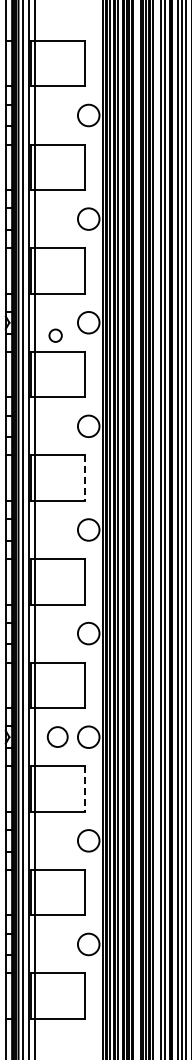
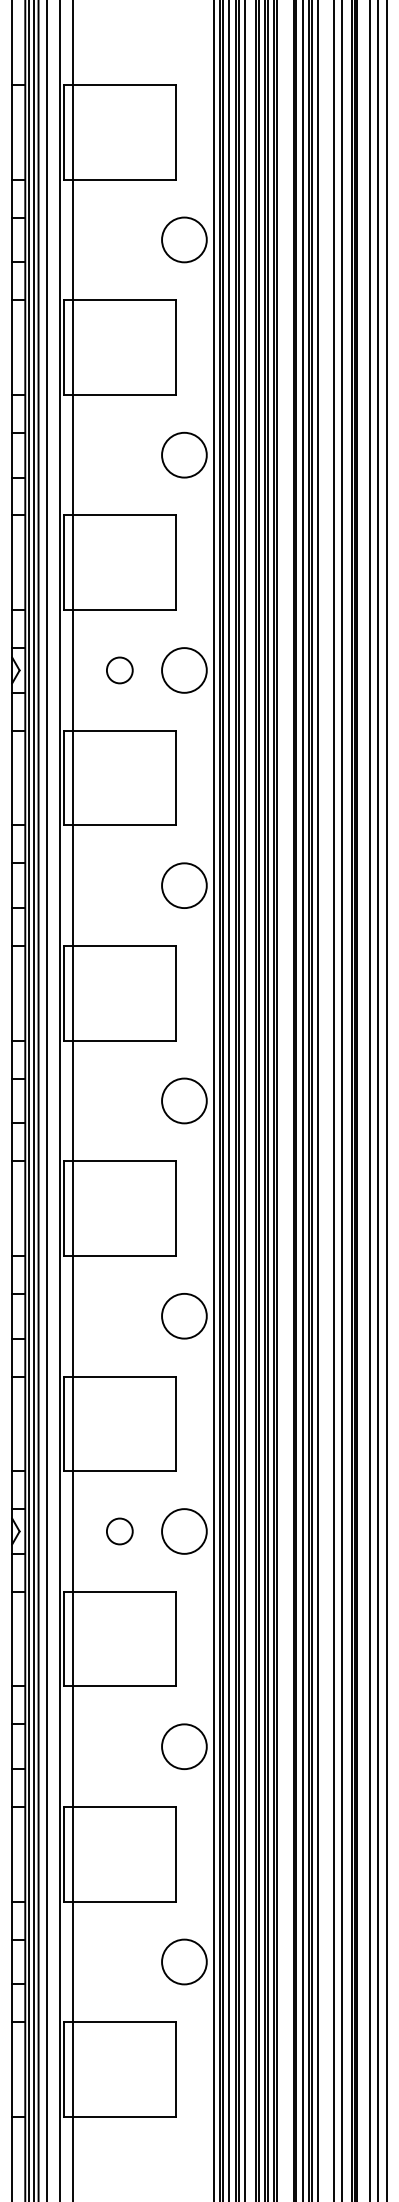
circle: (55, 335) -> (119, 669), moved
line: (84, 478) -> (175, 994), dashed -> solid
circle: (57, 737) -> (119, 1532), size x0.62
line: (84, 789) -> (175, 1640), dashed -> solid

